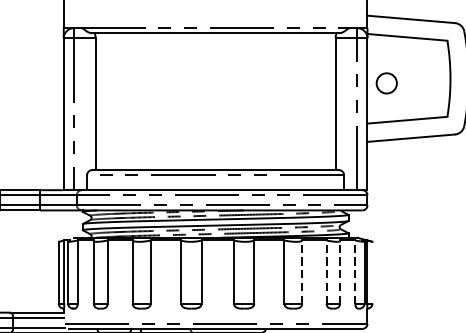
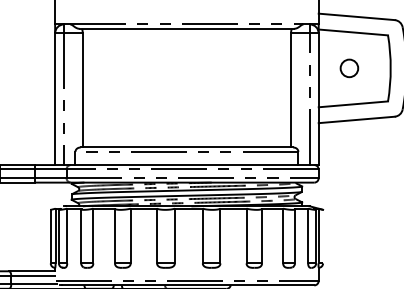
circle: (386, 83) -> (349, 68), moved
line: (302, 271) -> (262, 235), dashed -> solid
line: (326, 271) -> (283, 235), dashed -> solid
line: (339, 271) -> (294, 235), dashed -> solid
line: (355, 271) -> (308, 235), dashed -> solid

